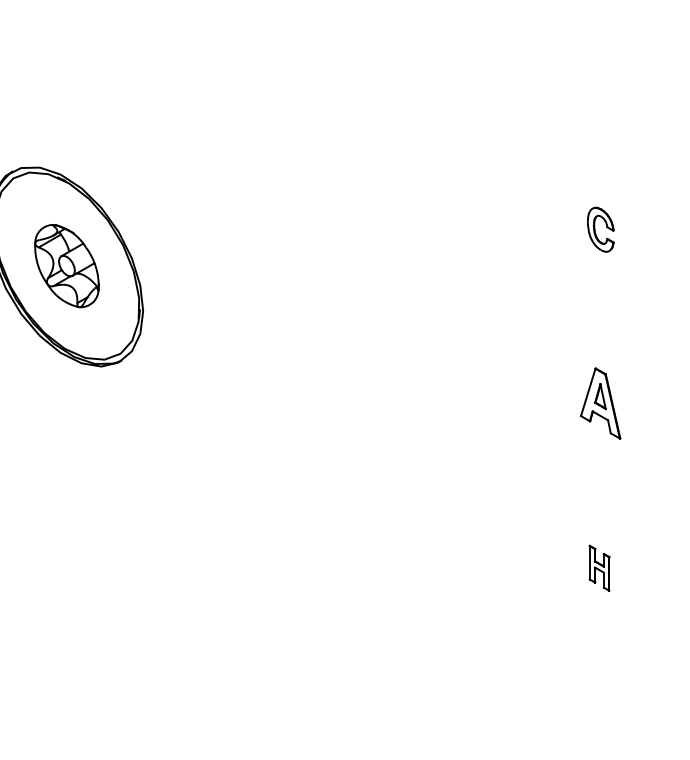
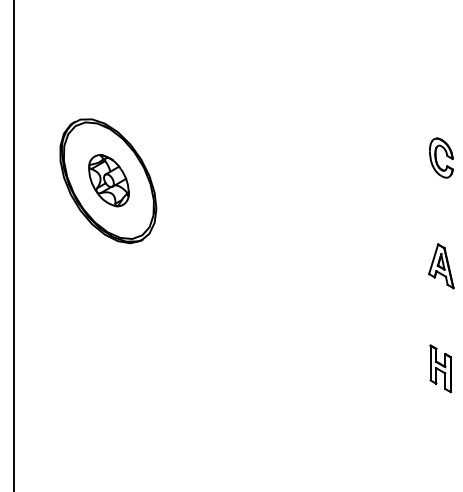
part: (600, 228) -> (441, 157), size x1.43
part: (599, 567) -> (440, 368), size x1.67

